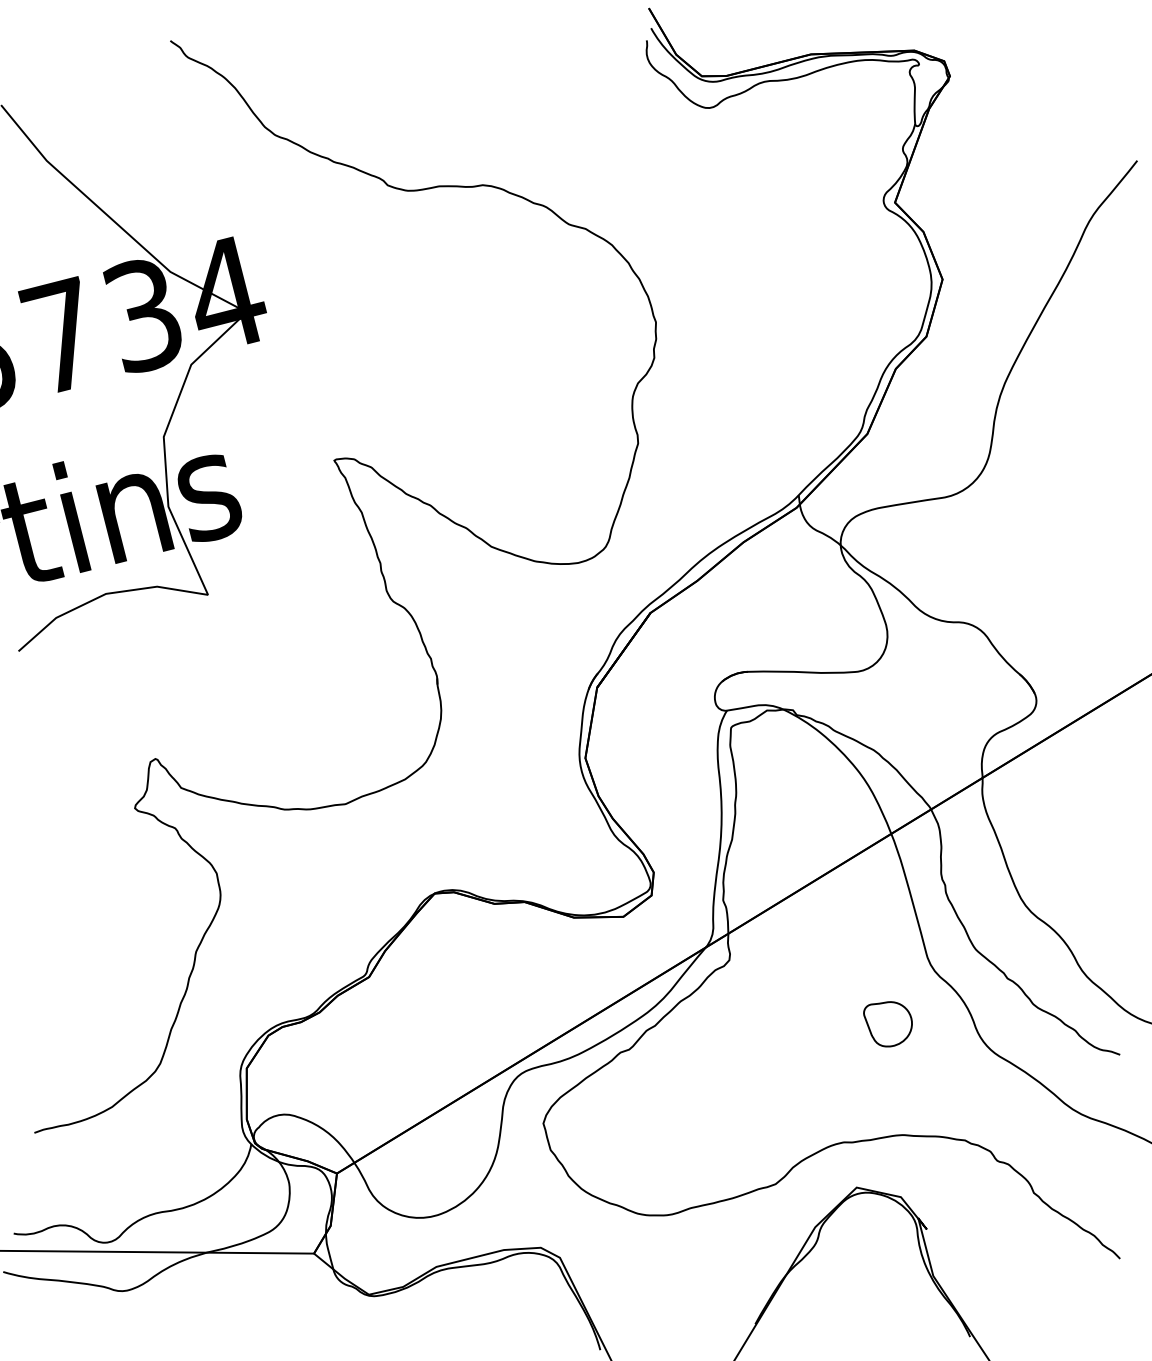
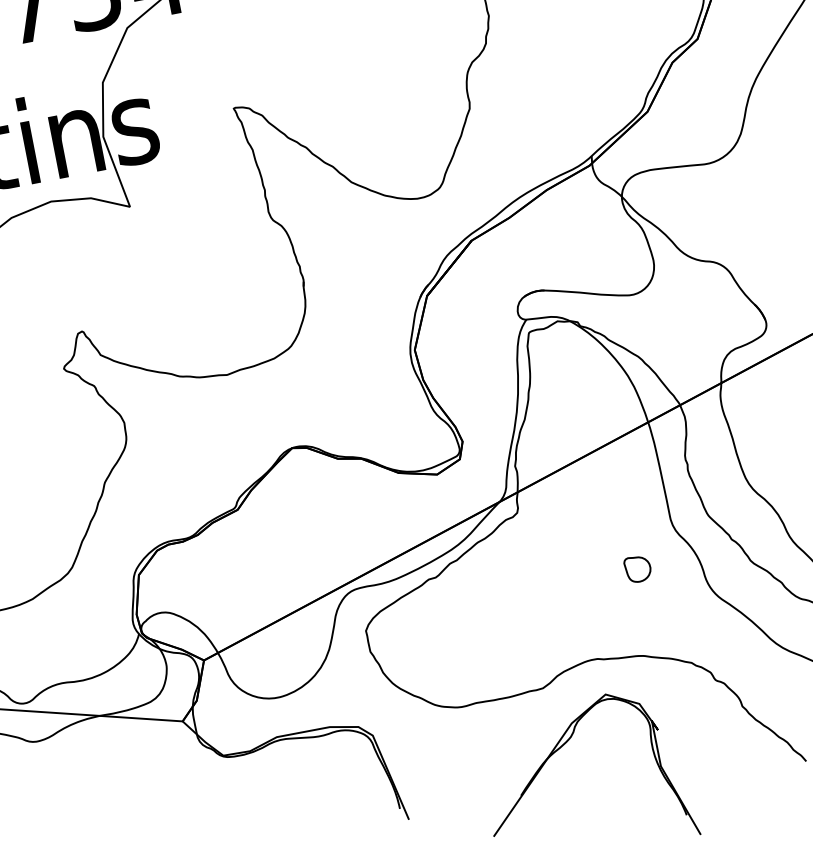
part: (888, 1024) -> (637, 569), size x0.71

